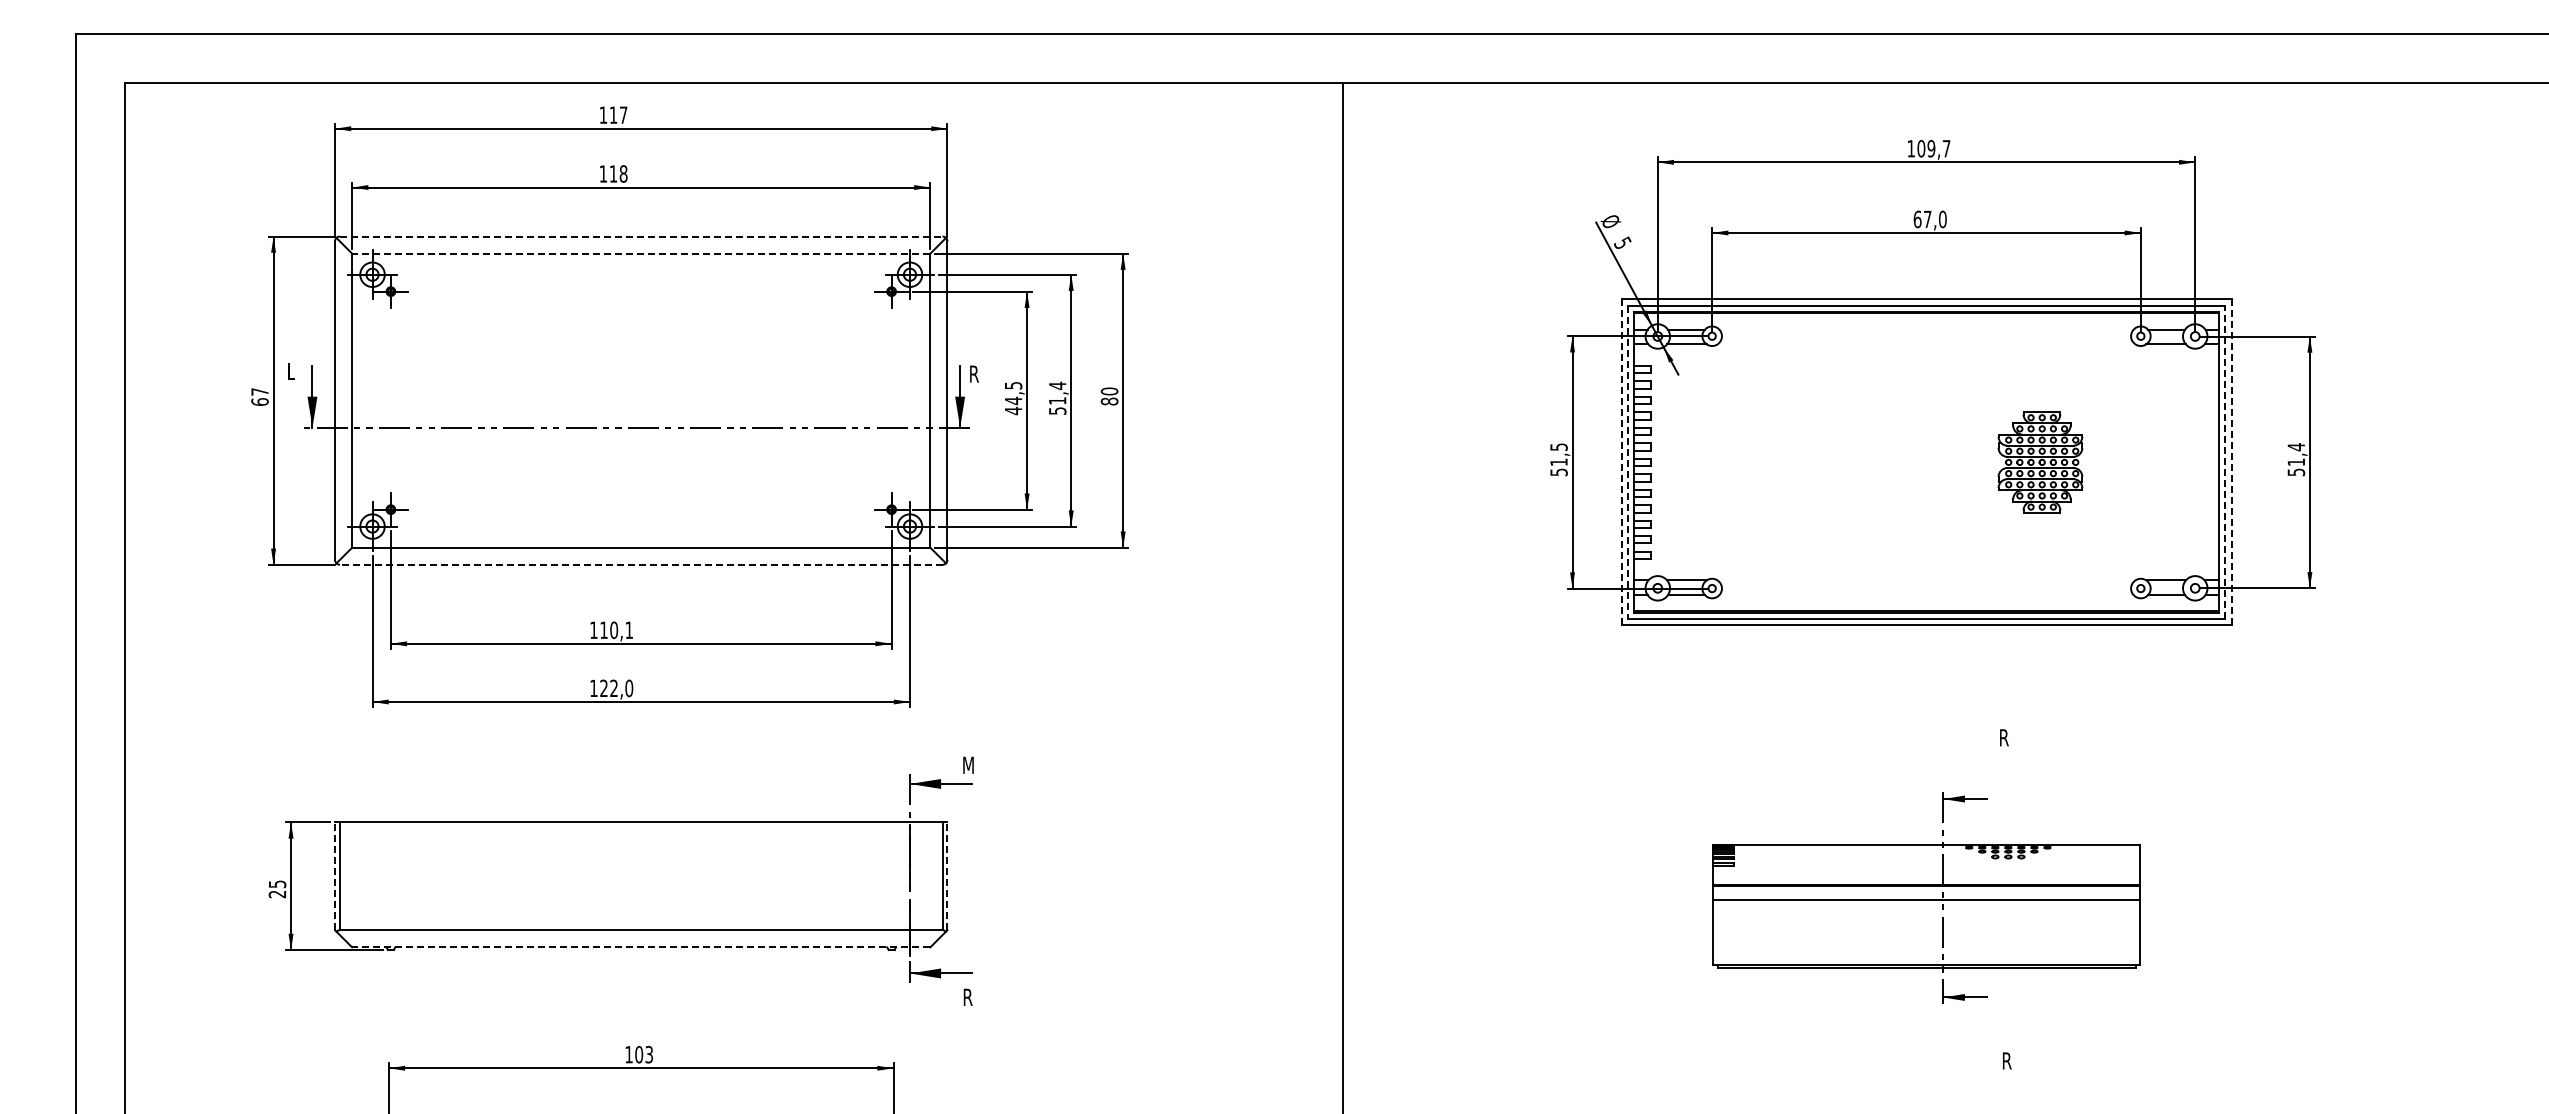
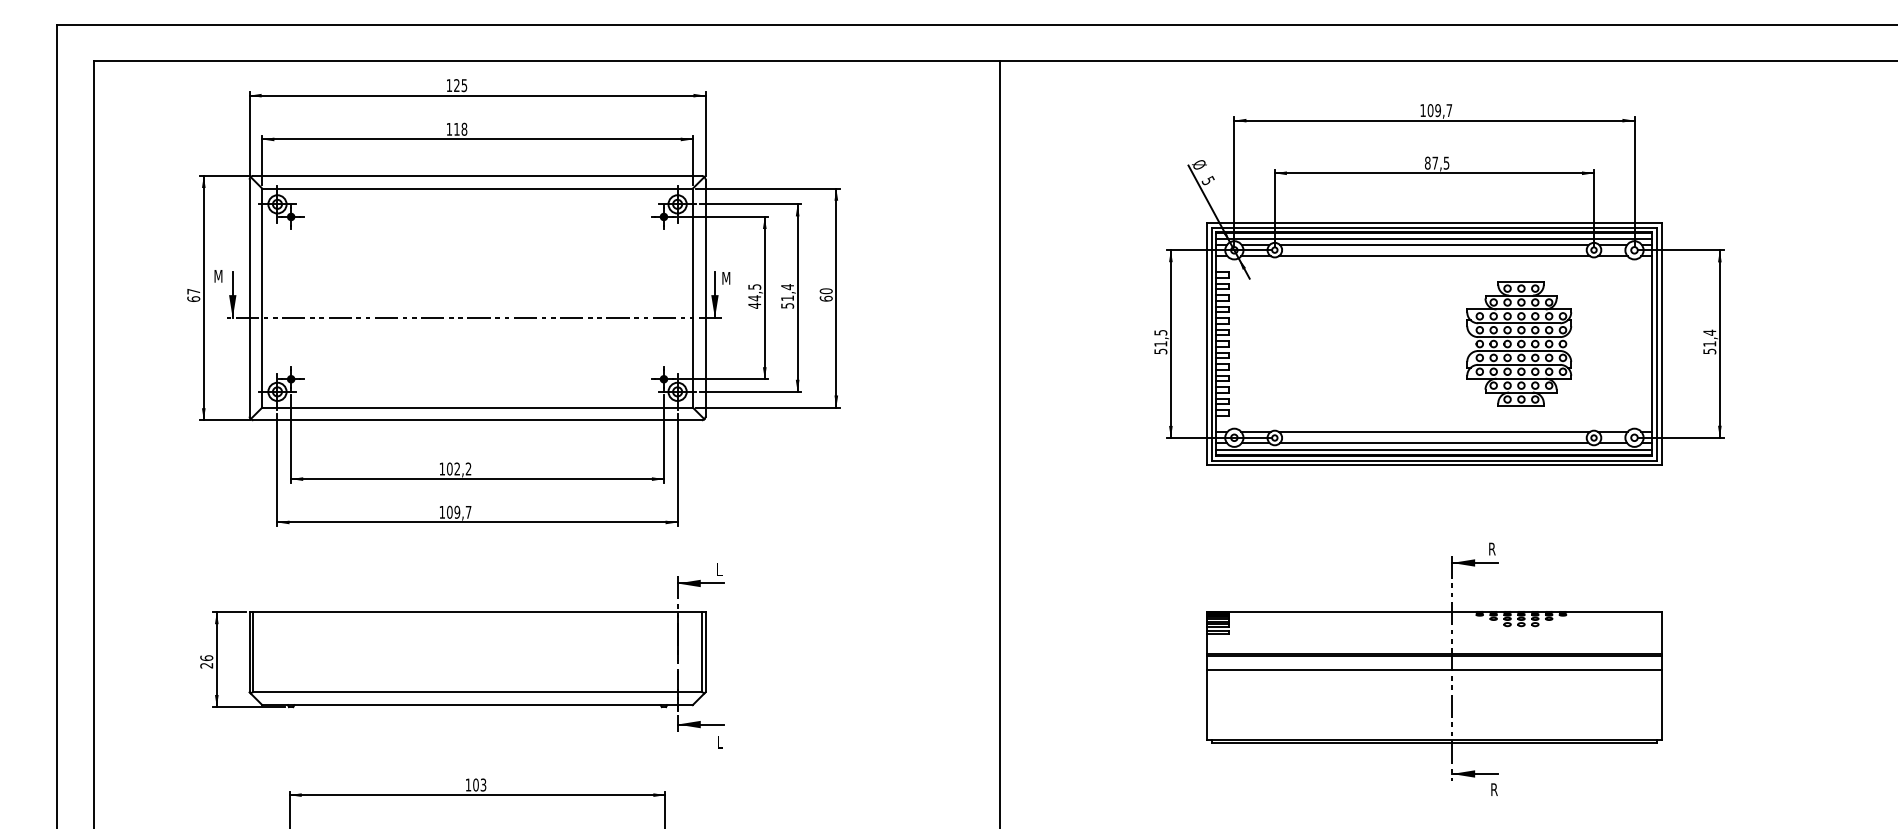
text: (618, 114) -> (460, 85), 117 -> 125
text: (1929, 219) -> (1436, 163), 67,0 -> 87,5
line: (641, 236) -> (477, 175), dashed -> solid
line: (640, 253) -> (476, 188), dashed -> solid
line: (1926, 320) -> (1434, 238), added
line: (1926, 329) -> (1434, 245), added
line: (1926, 344) -> (1434, 256), added
text: (293, 370) -> (218, 275), L -> M
text: (975, 373) -> (726, 277), R -> M
text: (1109, 401) -> (826, 298), 80 -> 60
line: (1621, 462) -> (1207, 344), dashed -> solid
line: (1627, 462) -> (1211, 344), dashed -> solid
part: (2040, 462) -> (1519, 344), size x1.67
line: (2225, 462) -> (1657, 344), dashed -> solid
line: (2231, 462) -> (1661, 344), dashed -> solid
line: (640, 564) -> (476, 420), dashed -> solid
line: (1926, 580) -> (1434, 431), added
line: (1926, 594) -> (1434, 442), added
line: (1926, 604) -> (1434, 449), added
text: (616, 630) -> (459, 469), 110,1 -> 102,2
text: (616, 688) -> (459, 512), 122,0 -> 109,7
text: (968, 764) -> (721, 568), M -> L
line: (335, 876) -> (249, 652), dashed -> solid
line: (947, 876) -> (705, 652), dashed -> solid
text: (277, 884) -> (206, 658), 25 -> 26
part: (1926, 898) -> (1434, 668), size x1.43
line: (640, 947) -> (476, 705), dashed -> solid
text: (967, 996) -> (720, 741), R -> L

